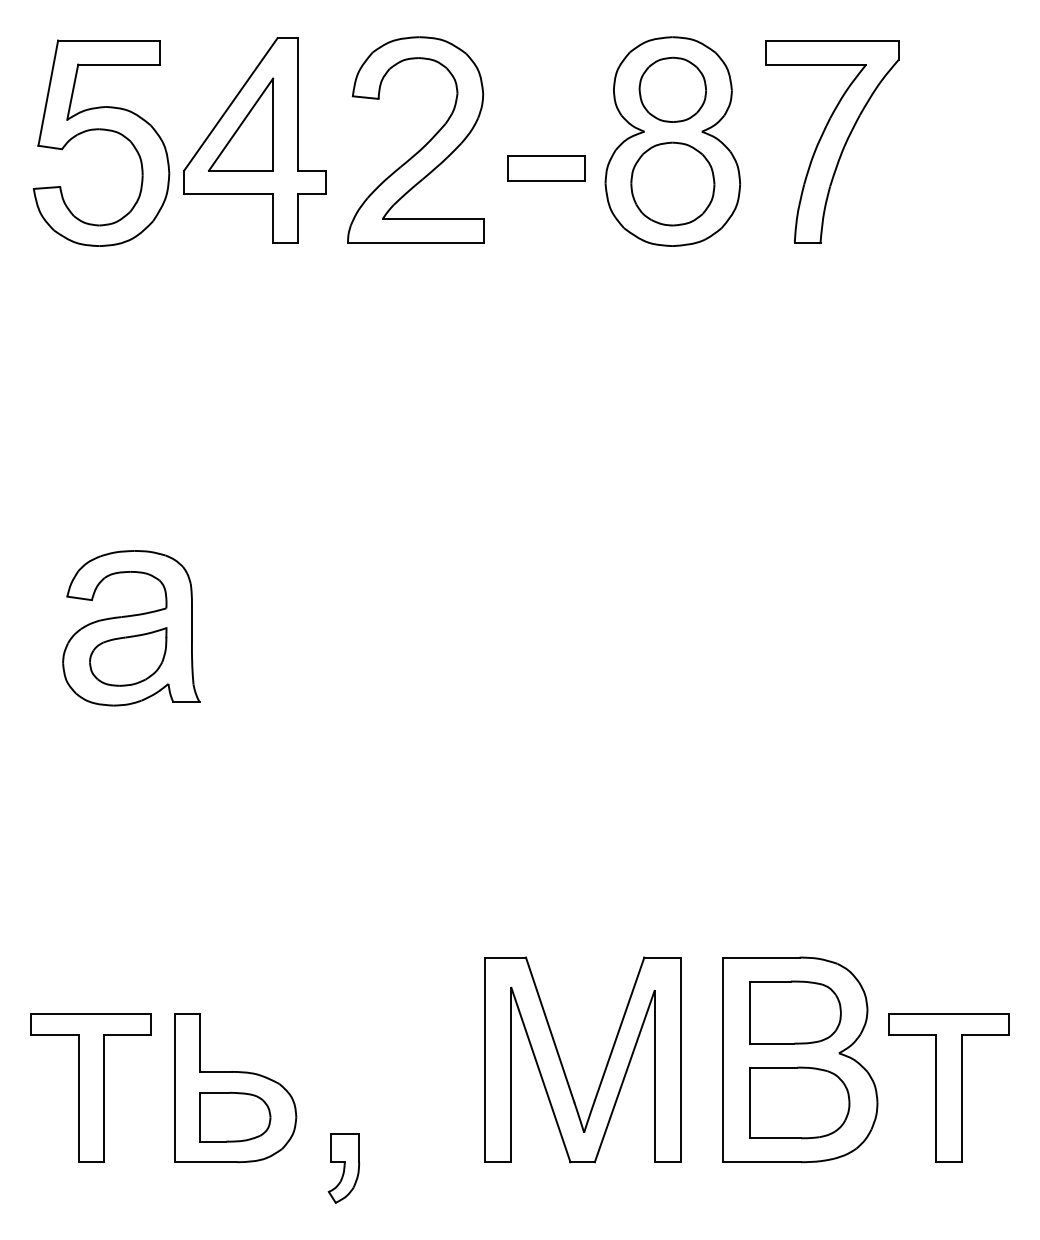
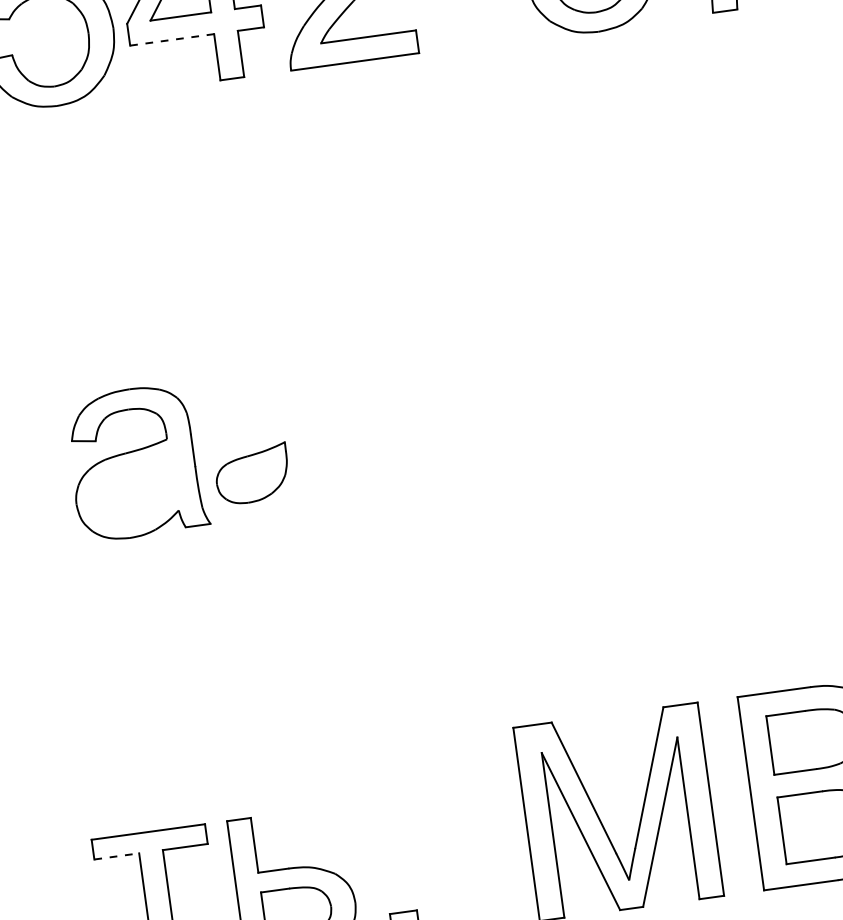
line: (229, 193) -> (172, 39), solid -> dashed
part: (128, 656) -> (252, 473), moved
line: (54, 1034) -> (116, 856), solid -> dashed

